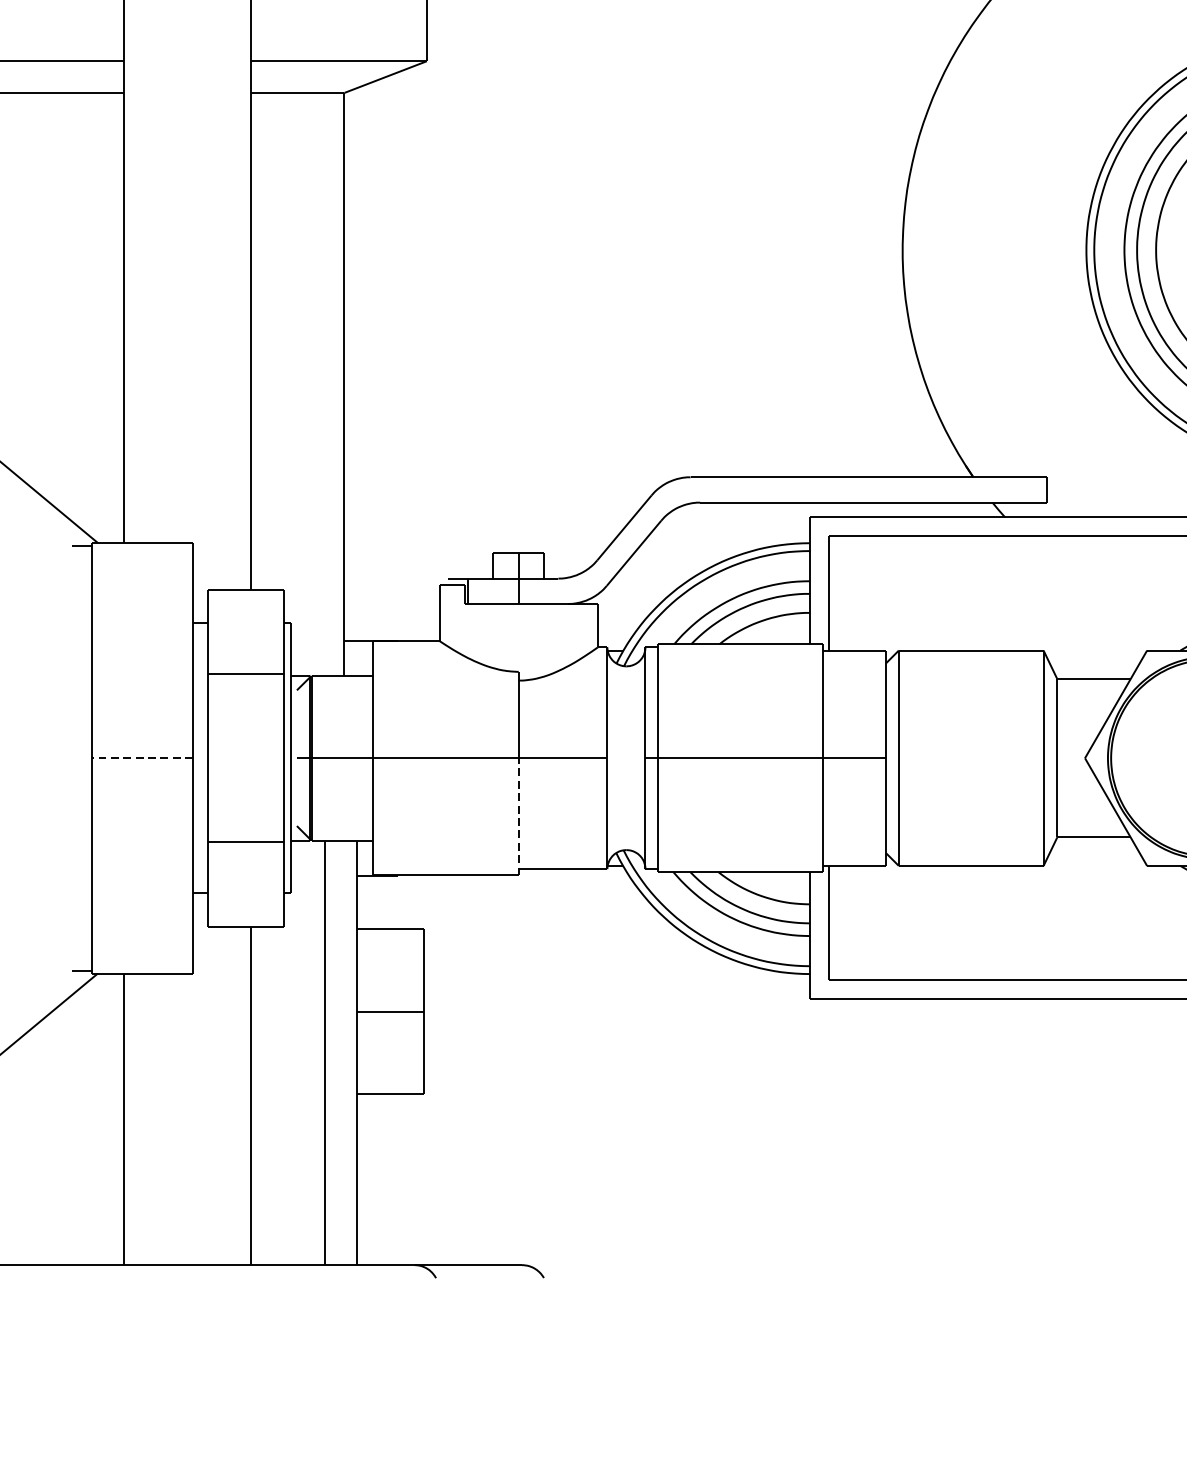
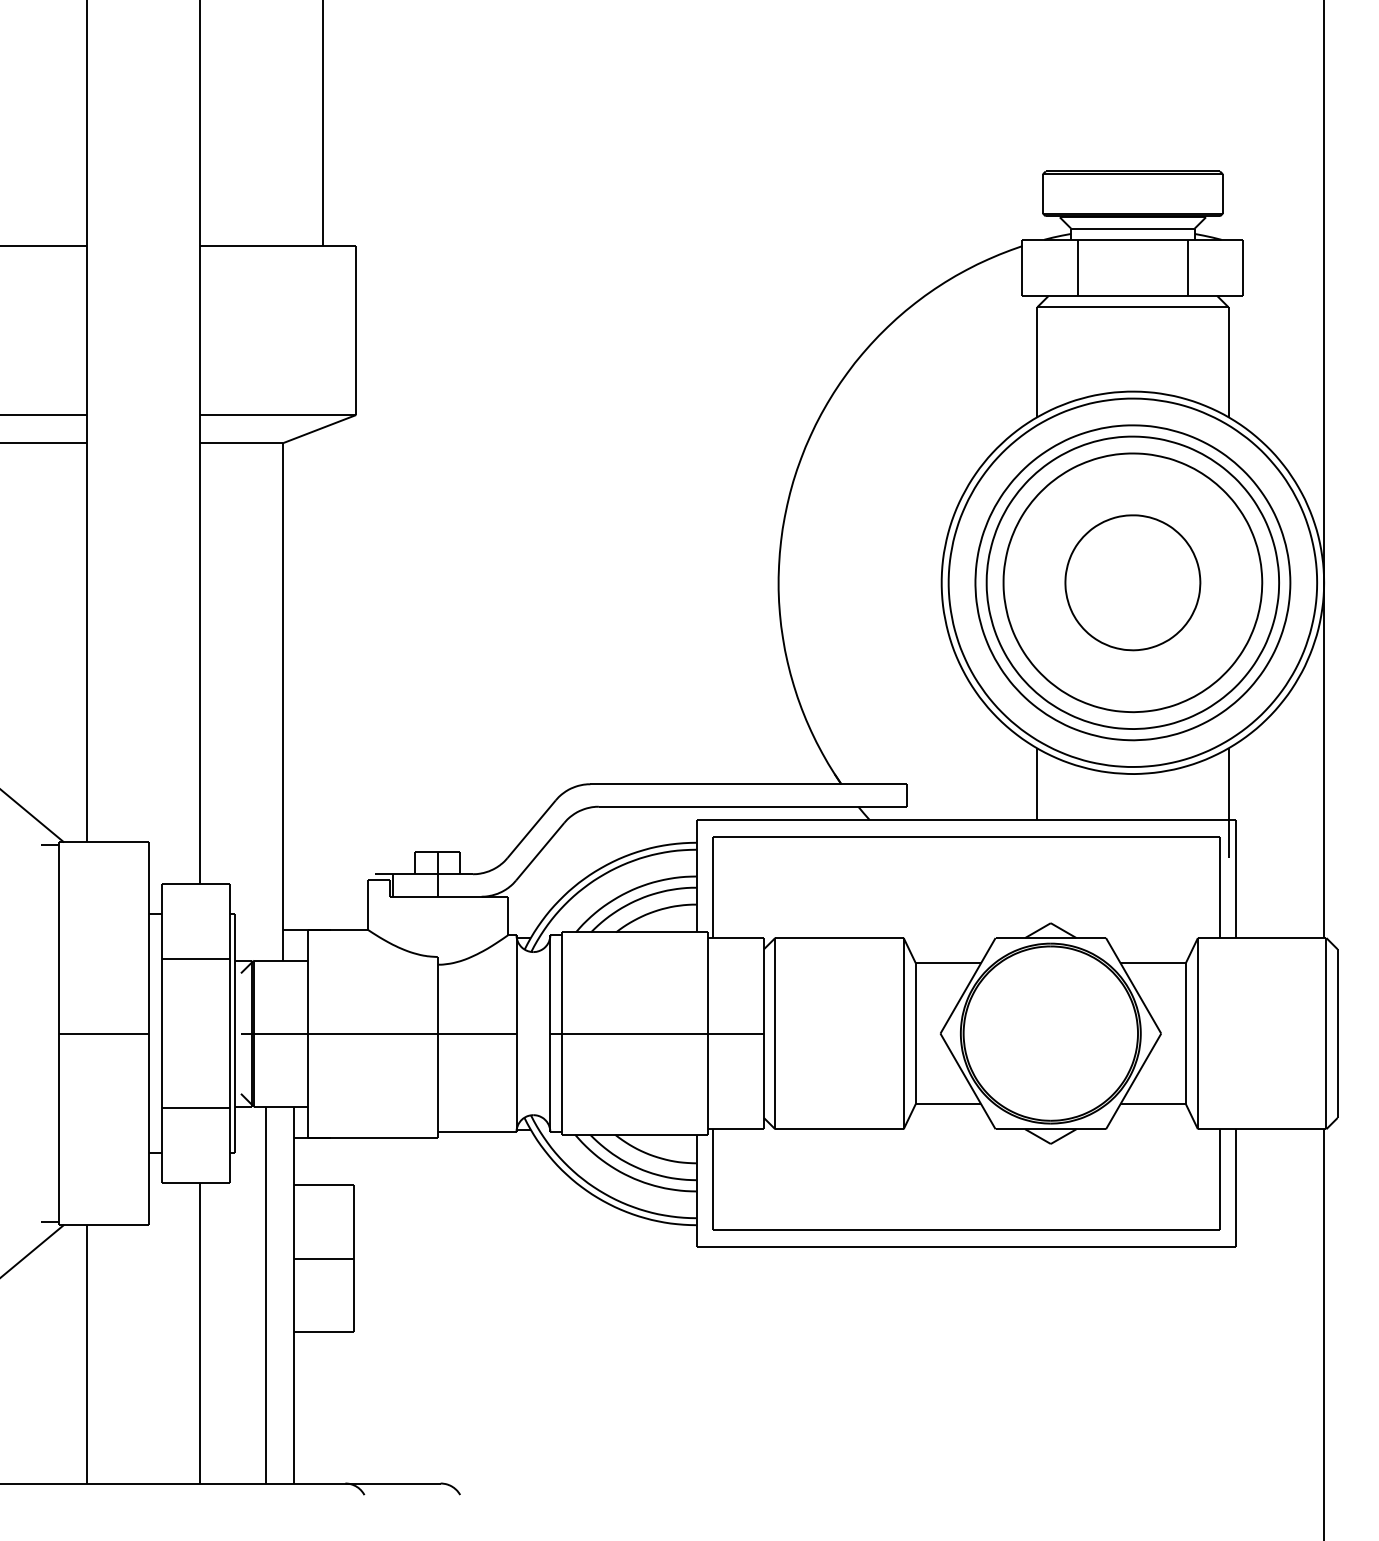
line: (142, 758) -> (103, 1033), dashed -> solid
line: (518, 816) -> (437, 1085), dashed -> solid

